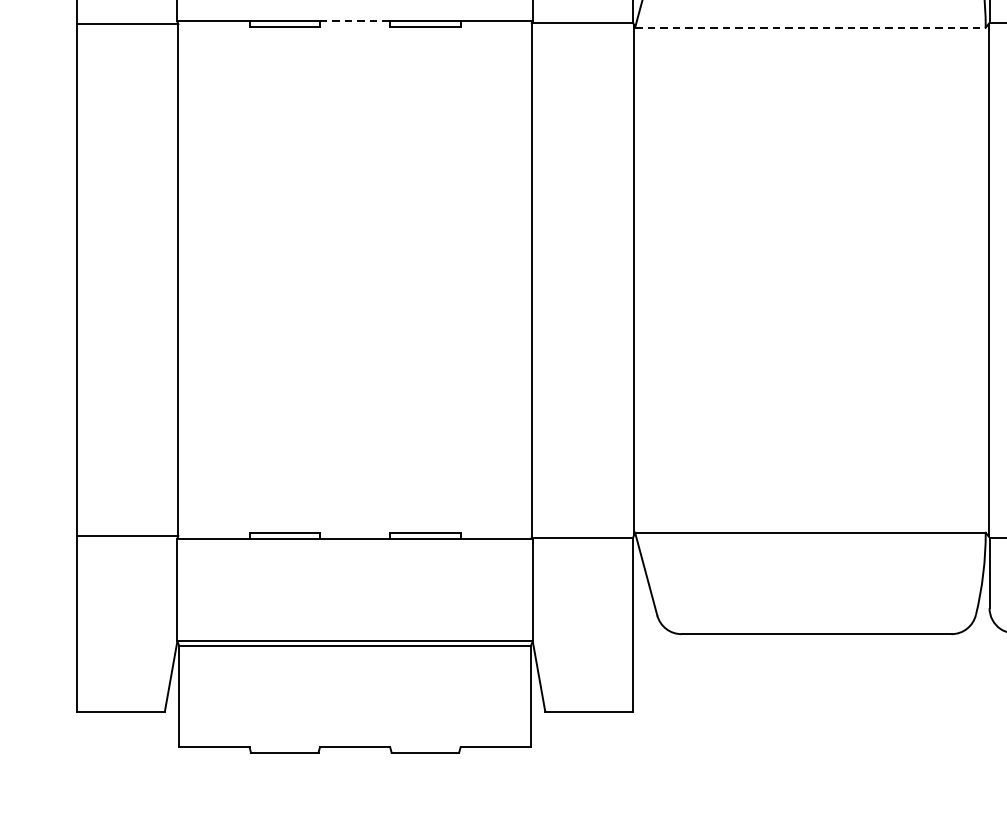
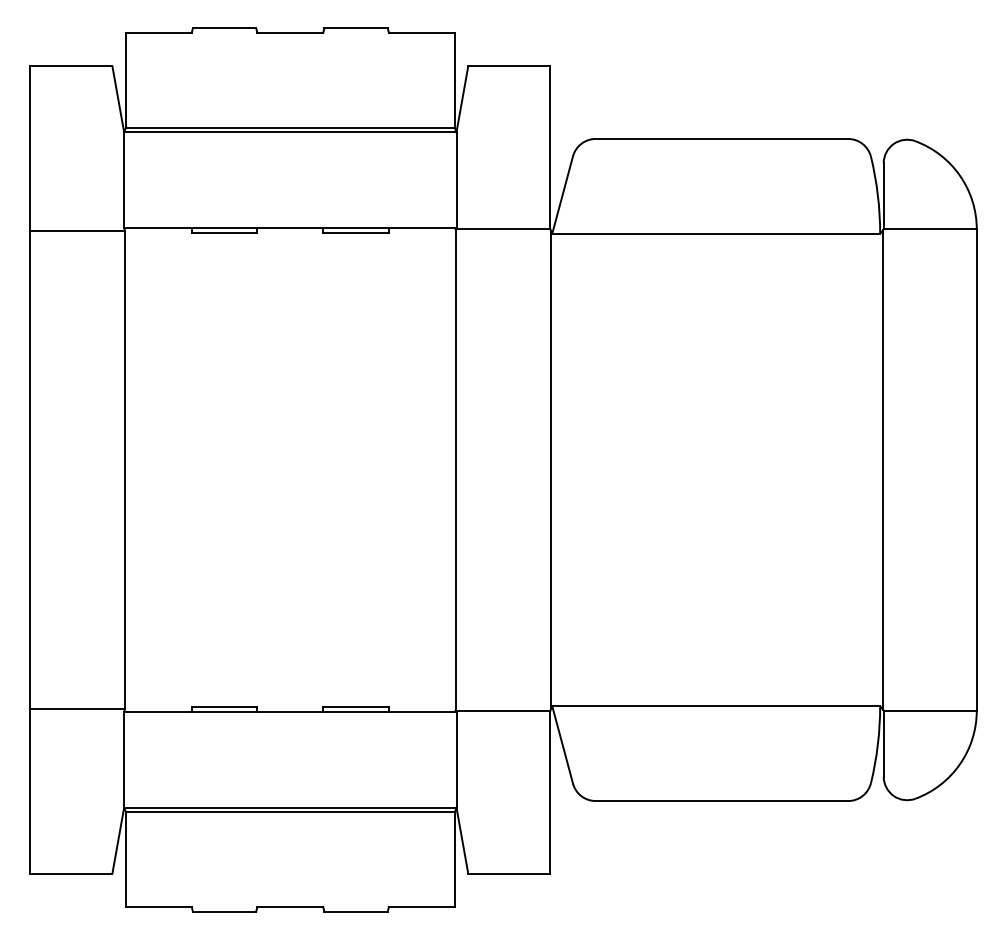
line: (355, 20) -> (290, 227), dashed -> solid
line: (810, 27) -> (716, 233), dashed -> solid

